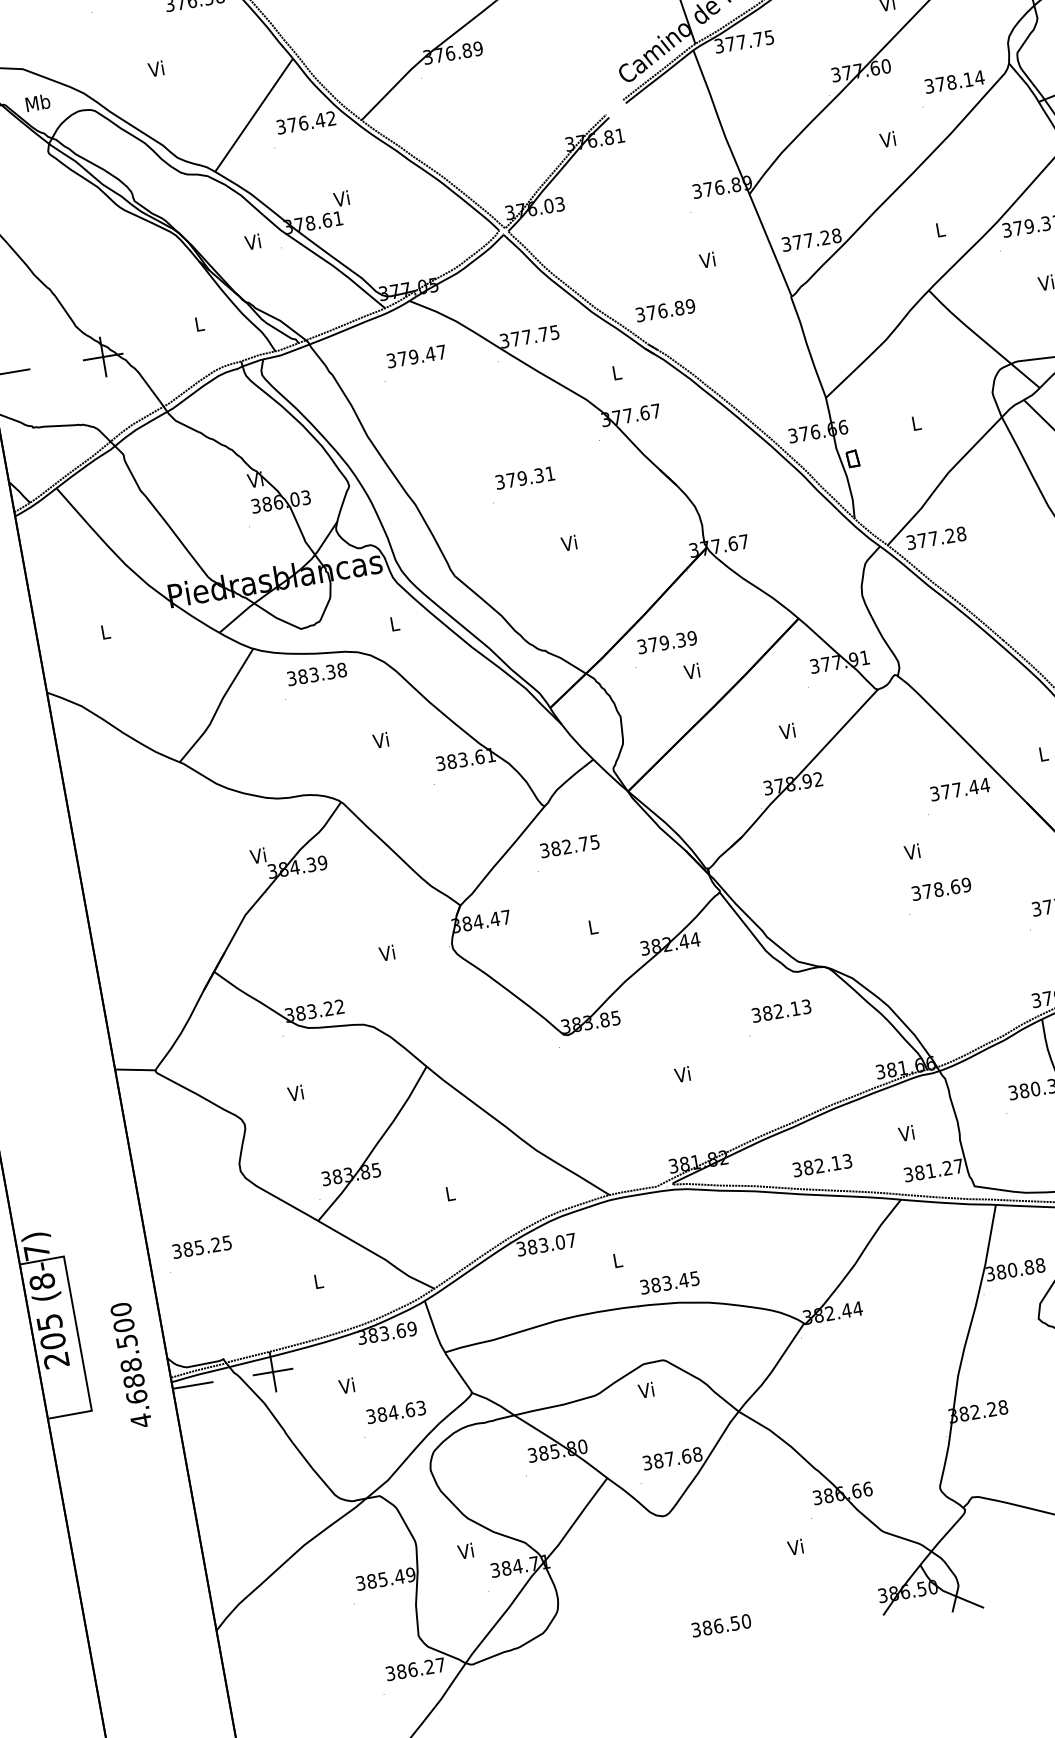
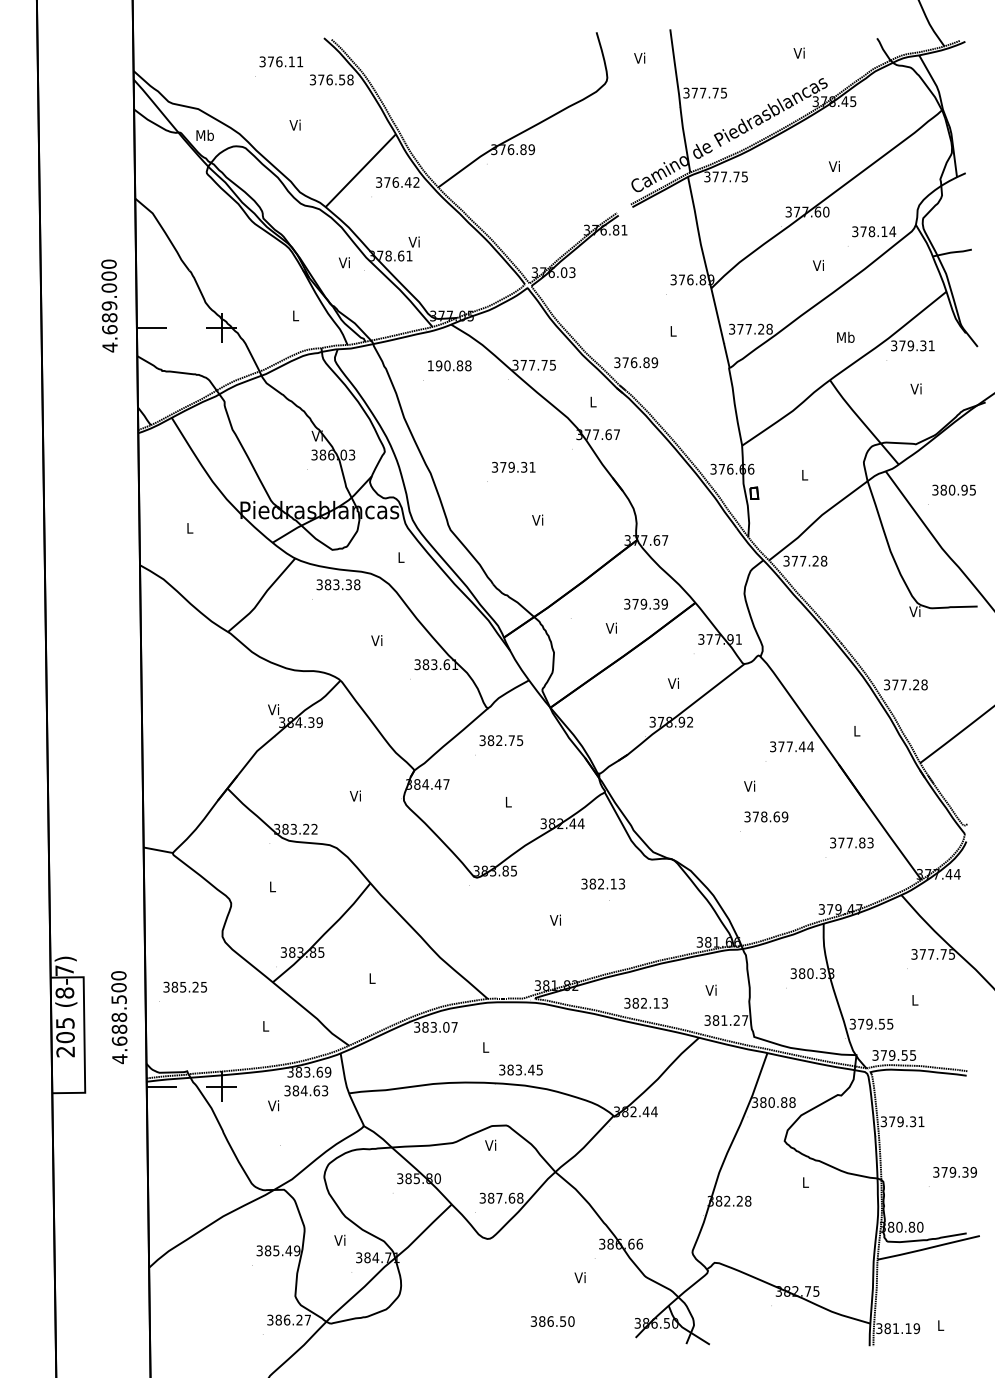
text: (939, 228) -> (845, 336), L -> Mb
text: (706, 259) -> (672, 330), Vi -> L
text: (416, 356) -> (449, 365), 379.47 -> 190.88
text: (666, 641) -> (645, 603), moved
text: (781, 1010) -> (603, 883), moved
text: (294, 1093) -> (271, 886), Vi -> L
text: (131, 1365) -> (119, 1017), moved
text: (396, 1411) -> (306, 1090), moved
text: (721, 1625) -> (552, 1321), moved

